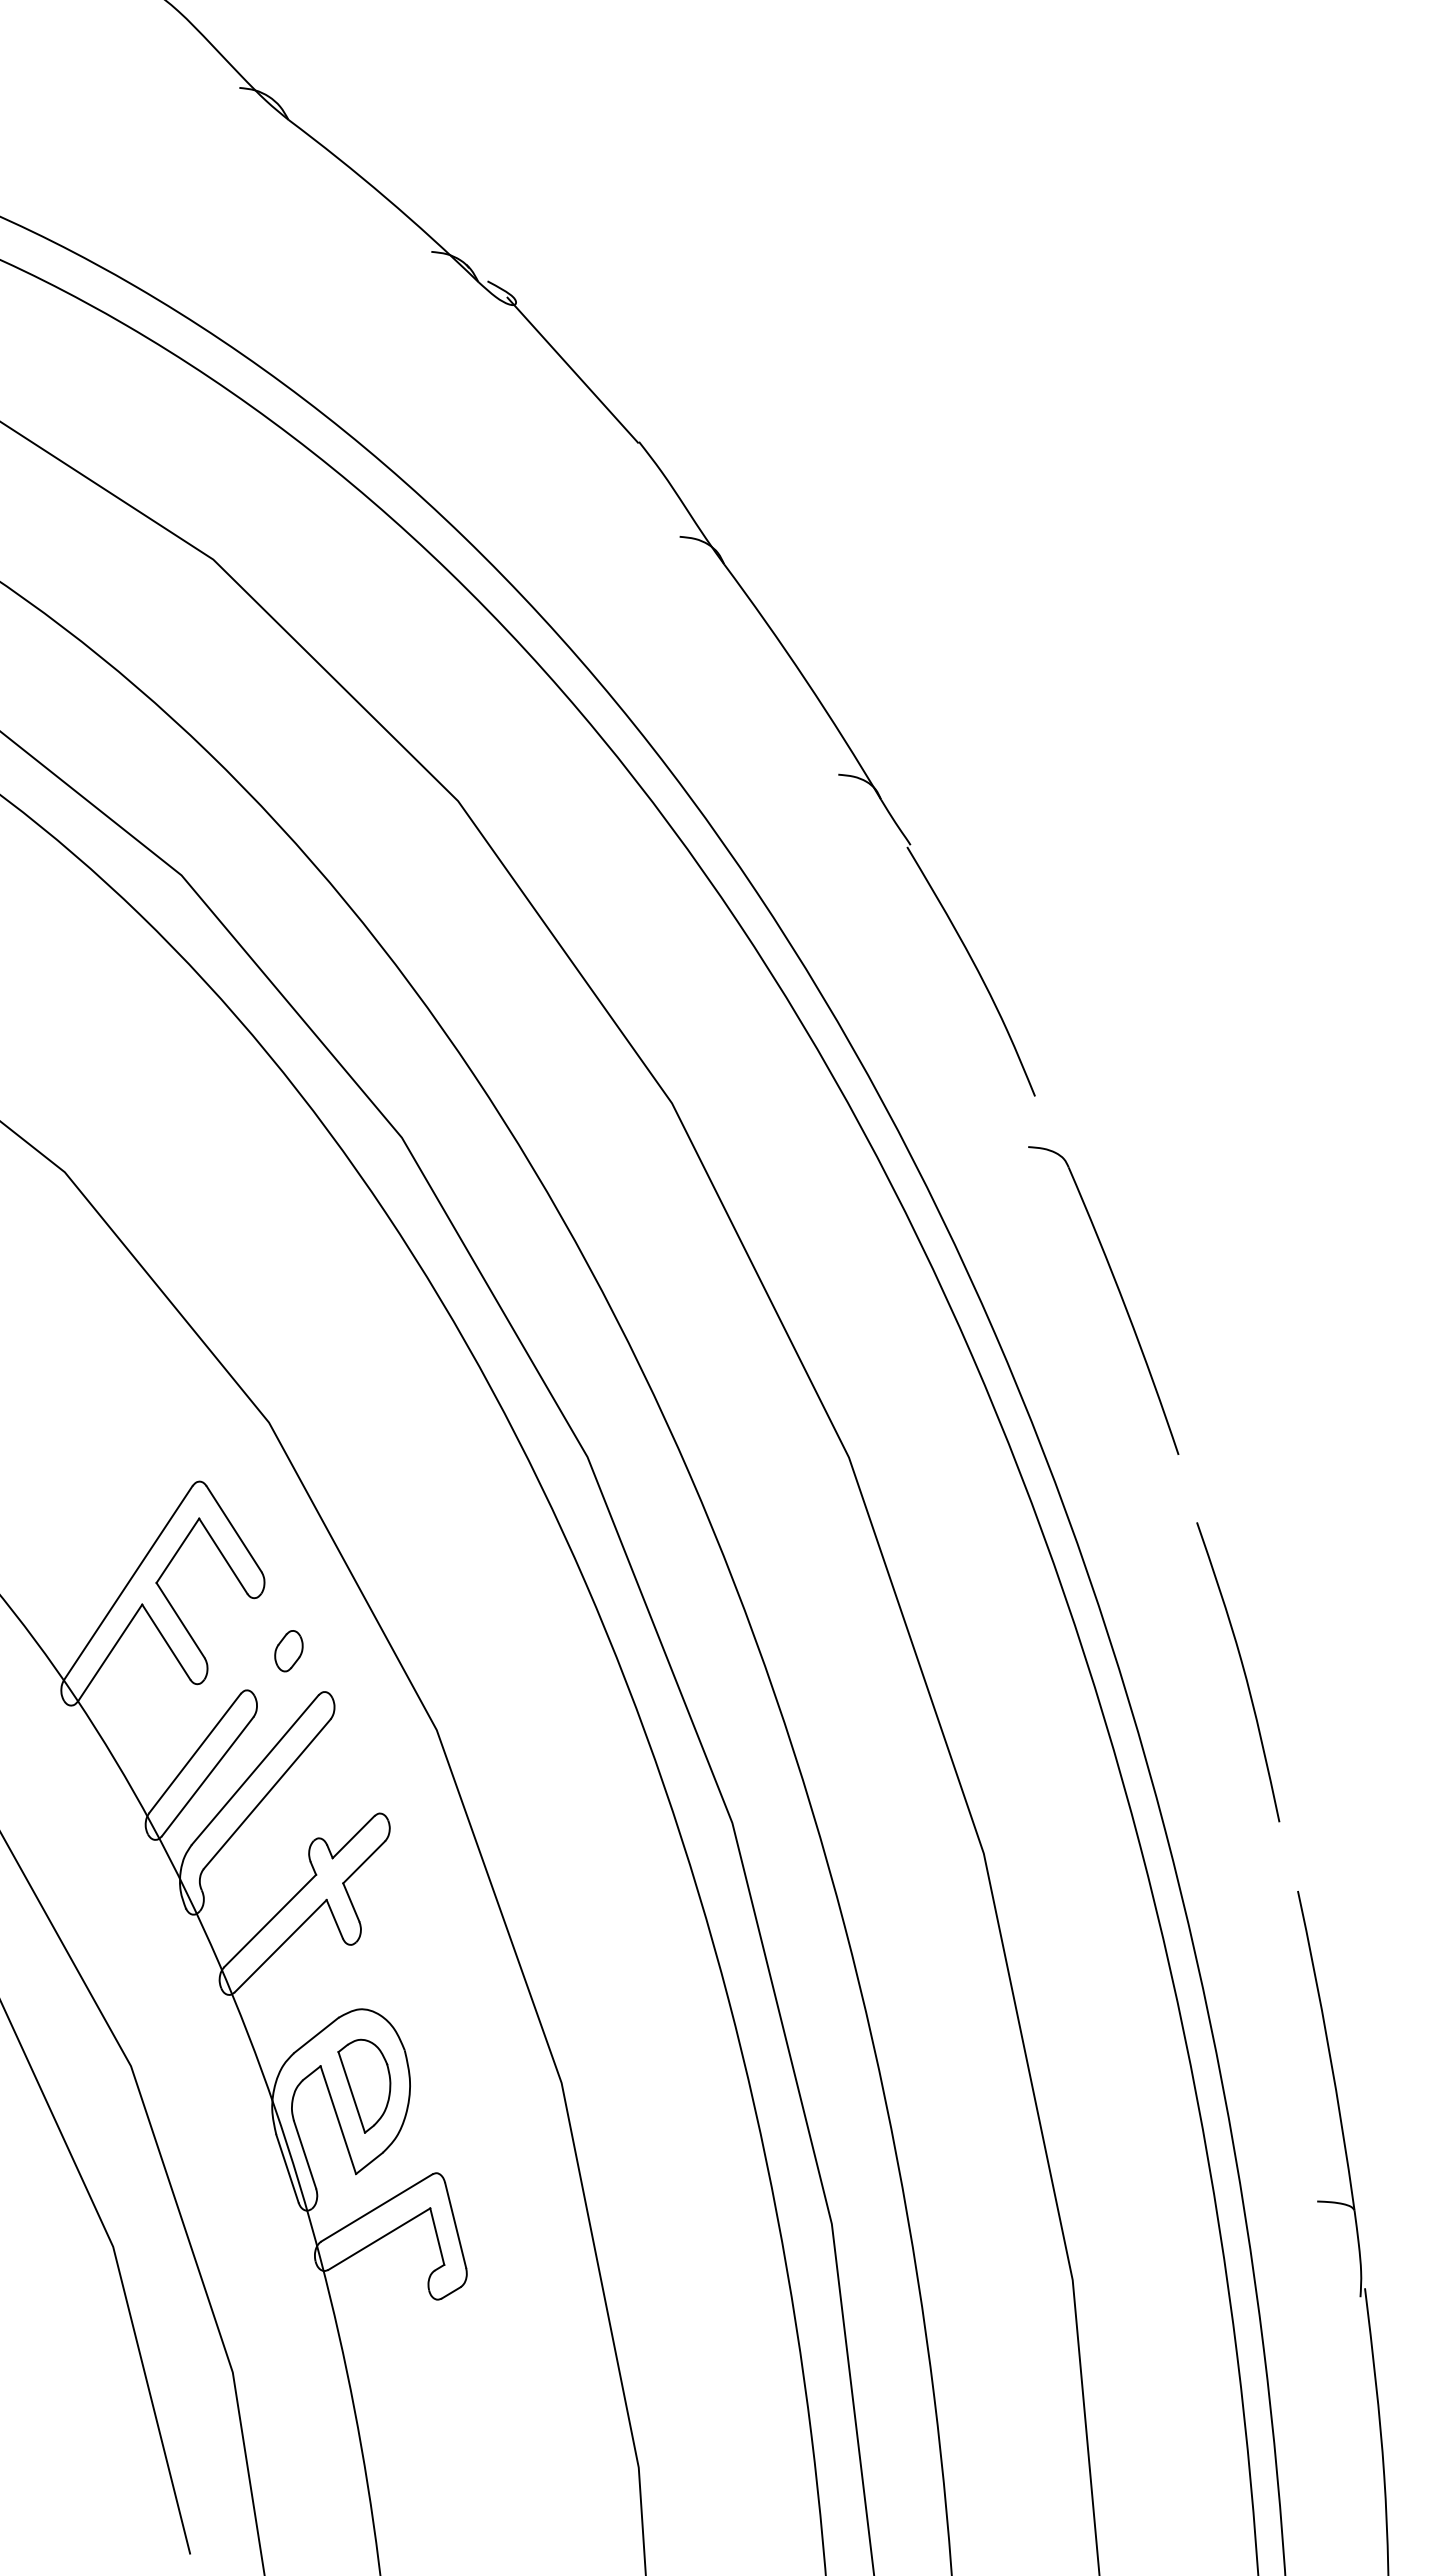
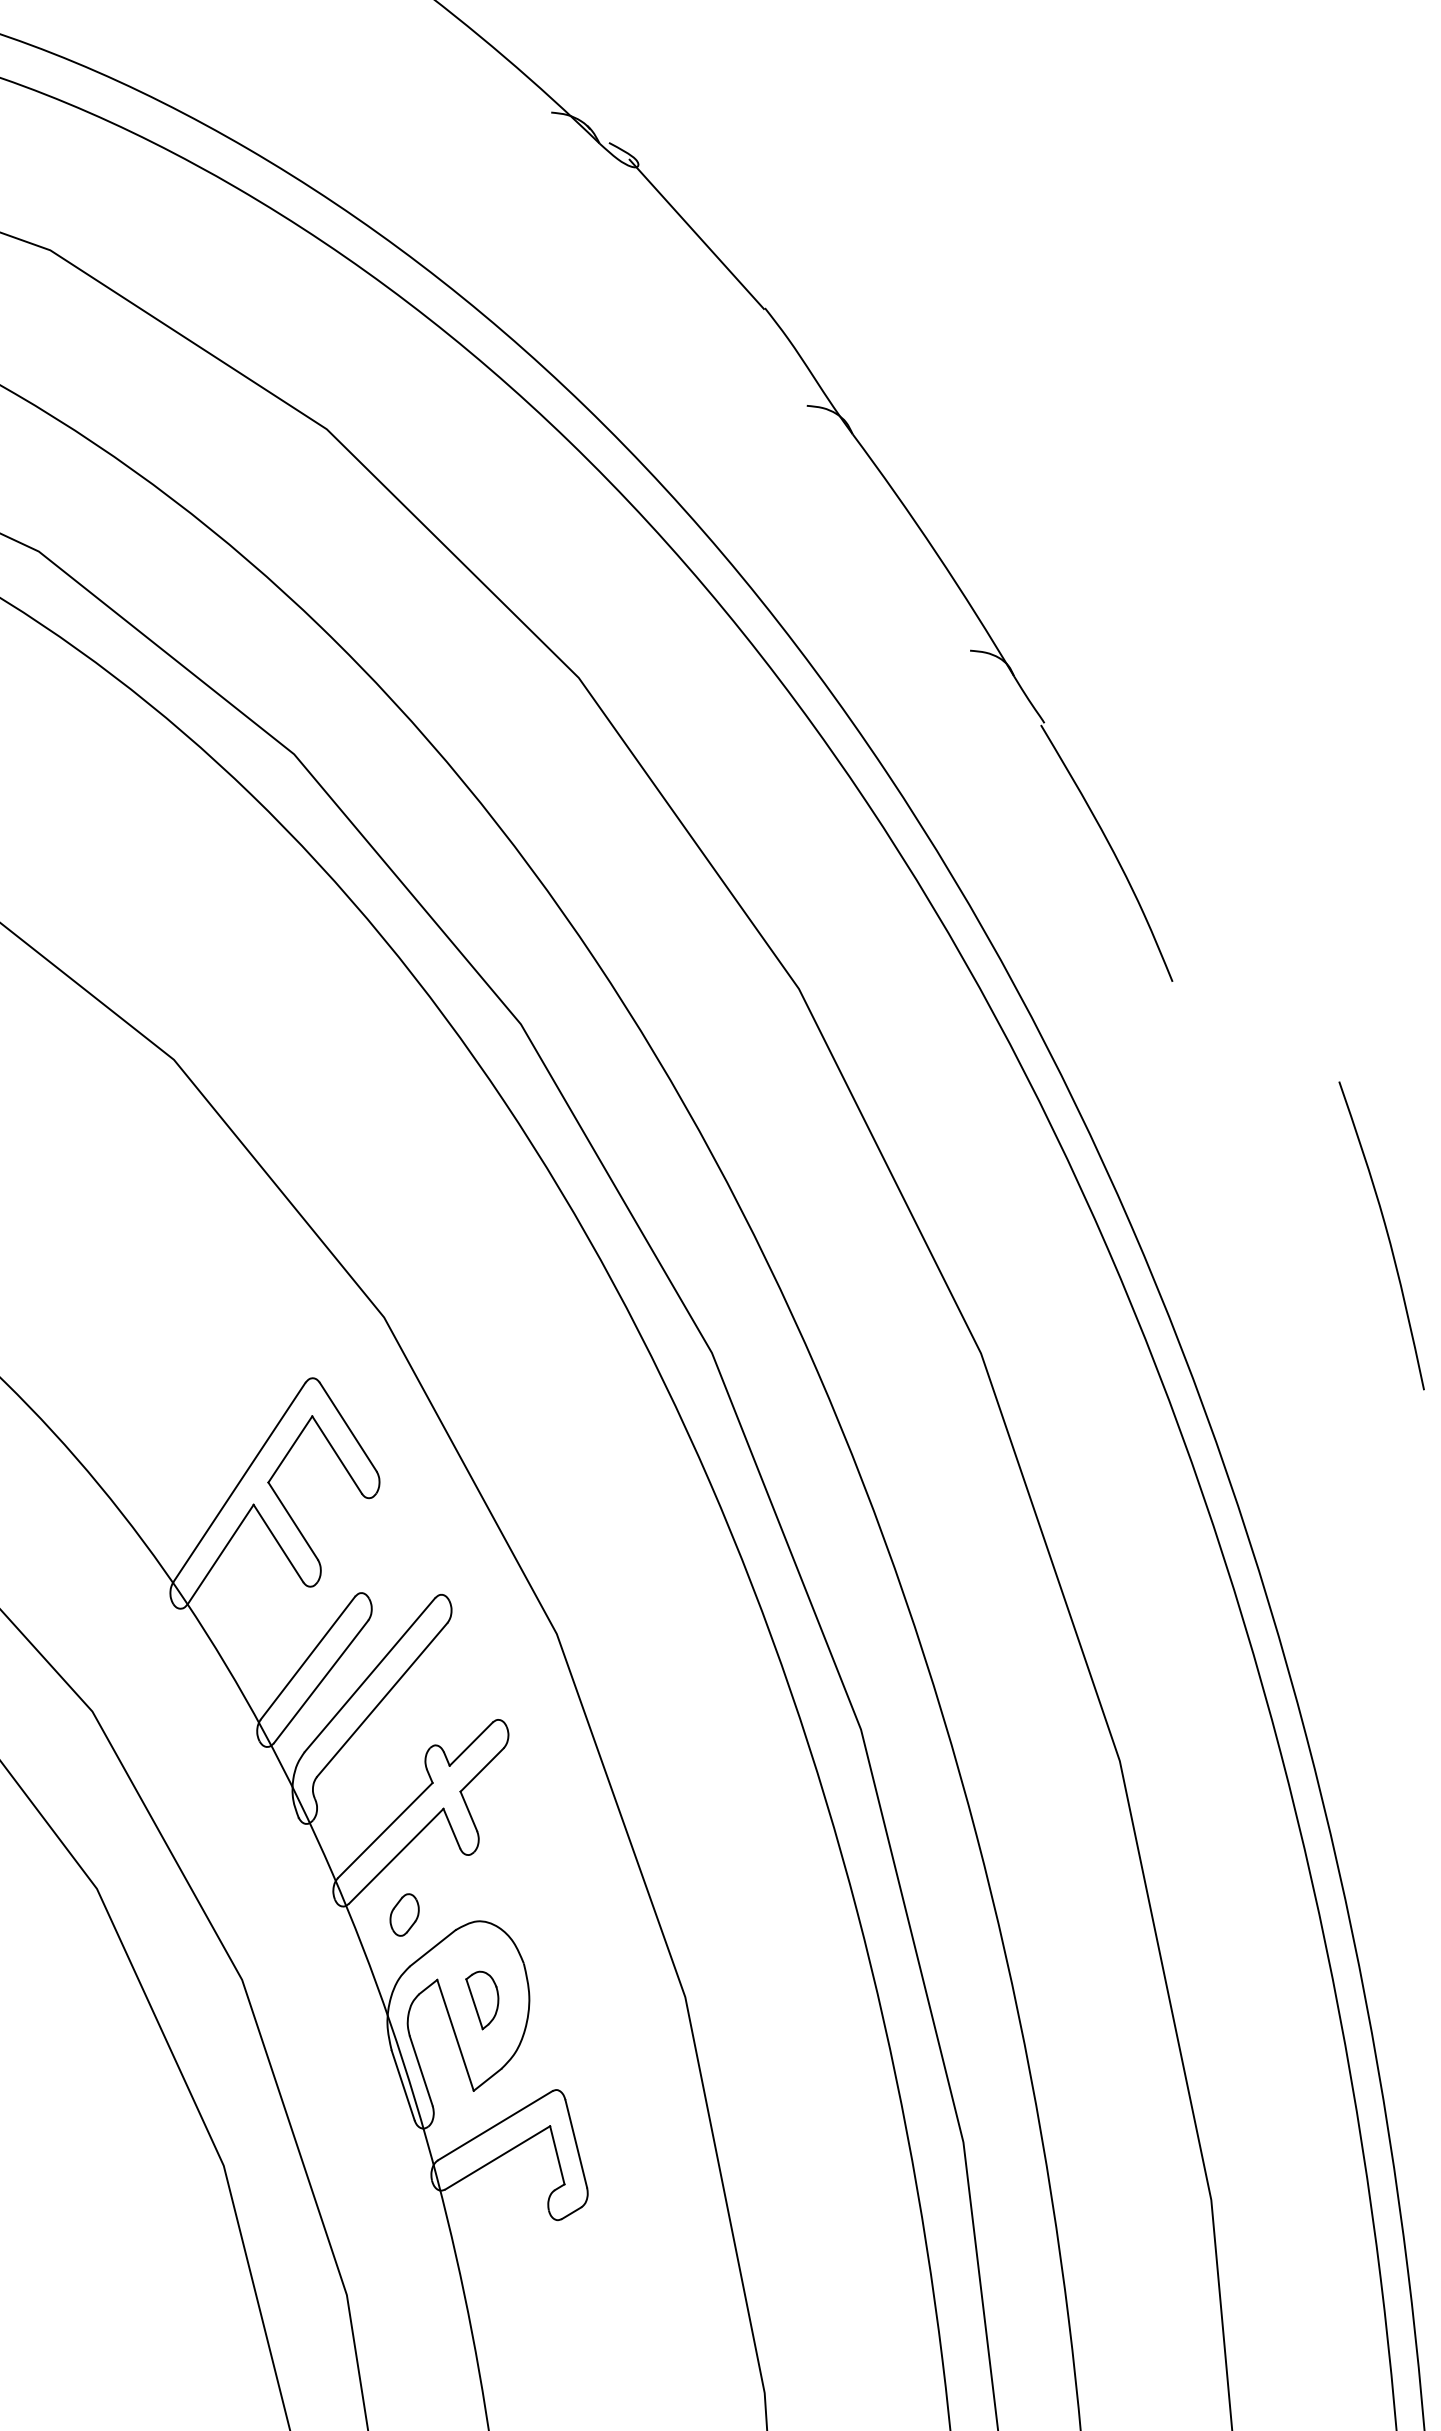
part: (1119, 1294) -> (1259, 1185), removed
part: (288, 1651) -> (404, 1915), moved
curve: (1242, 1669) -> (1386, 1232), moved
part: (364, 2085) -> (482, 1999), size x0.6

